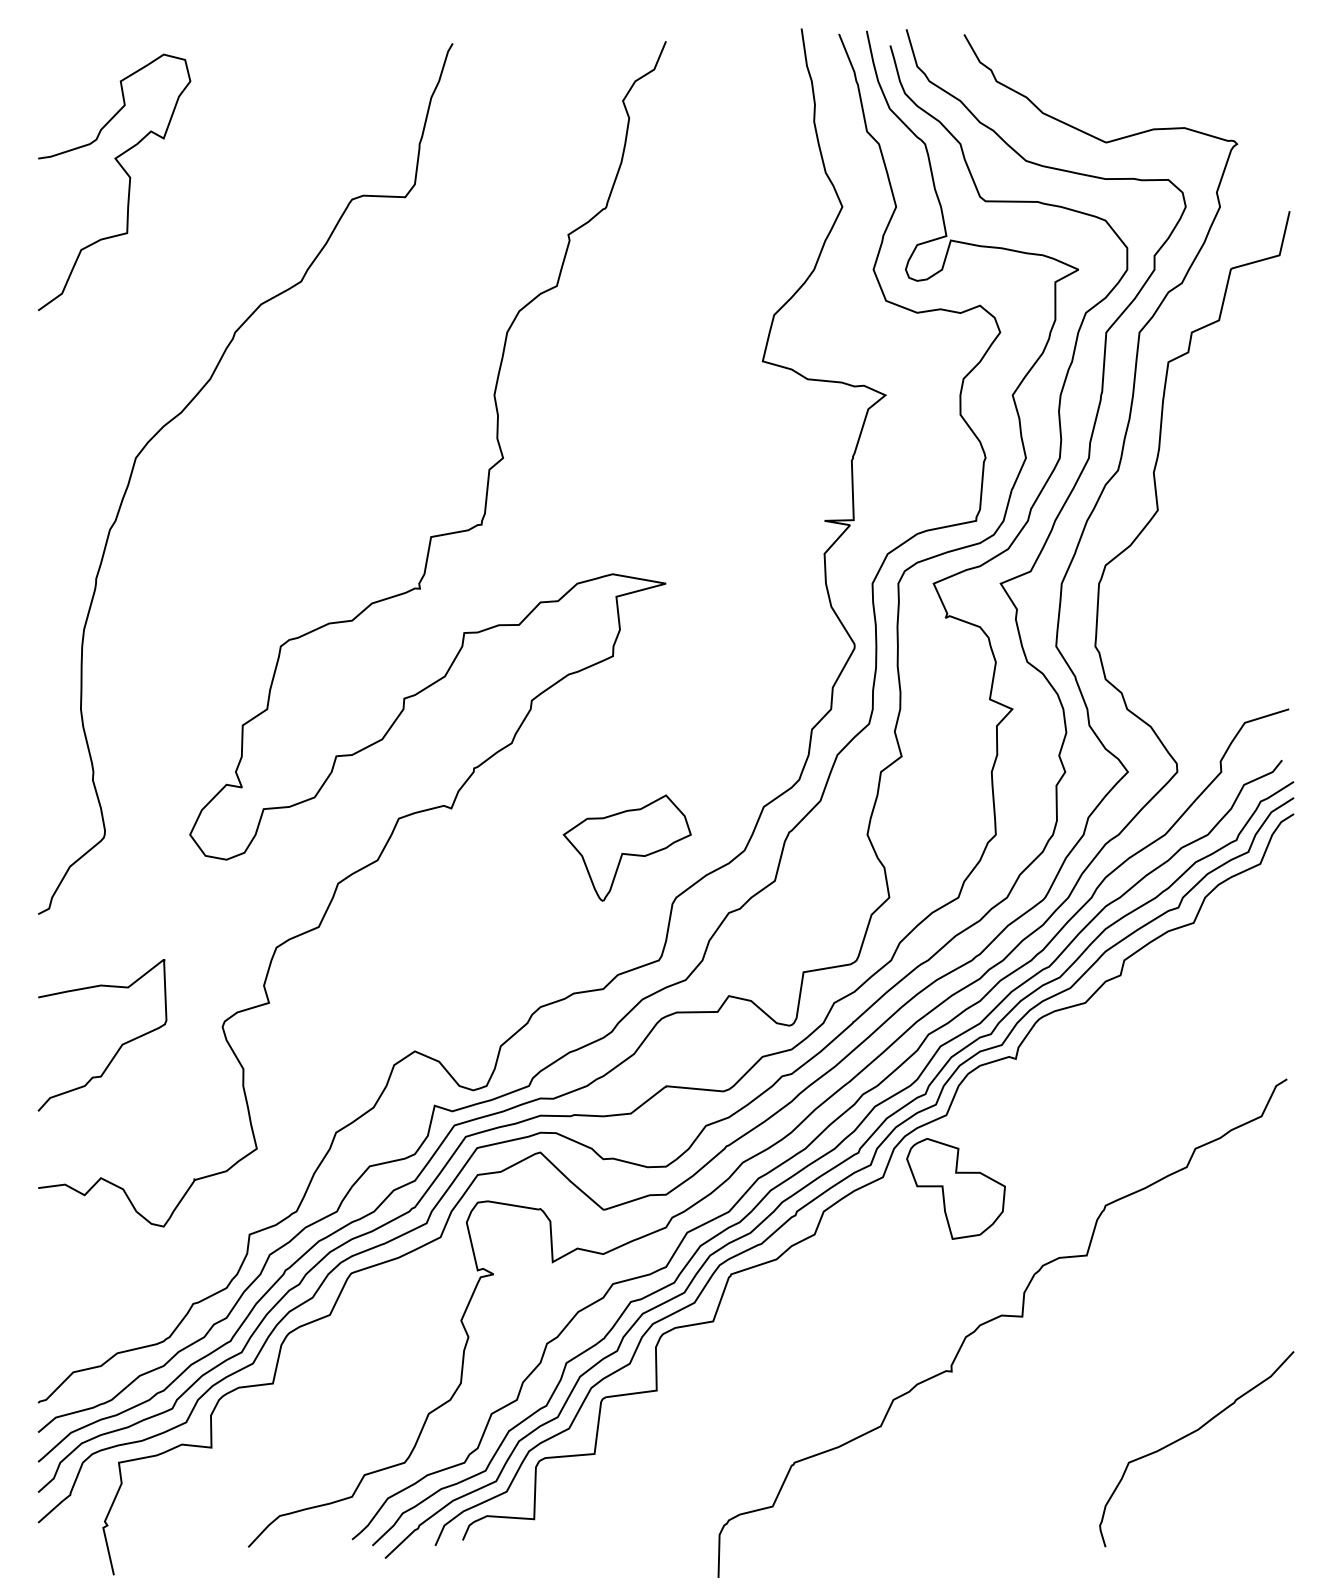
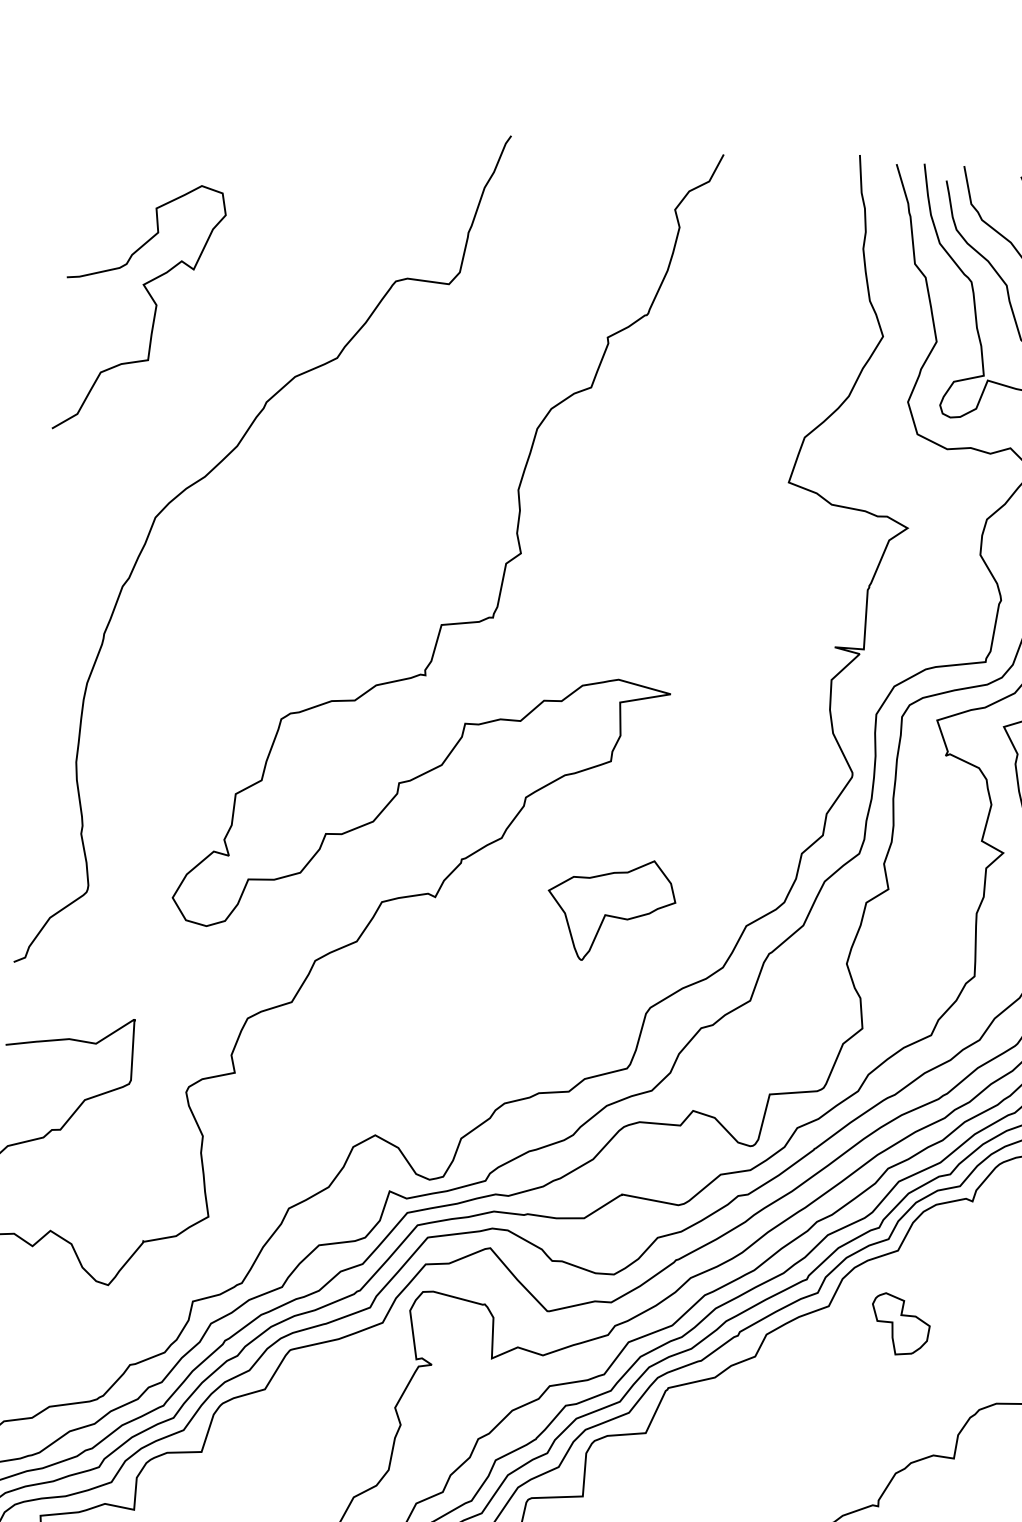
curve: (128, 183) -> (154, 310), moved
part: (626, 847) -> (610, 909), moved
part: (955, 1188) -> (899, 1324), size x0.6

